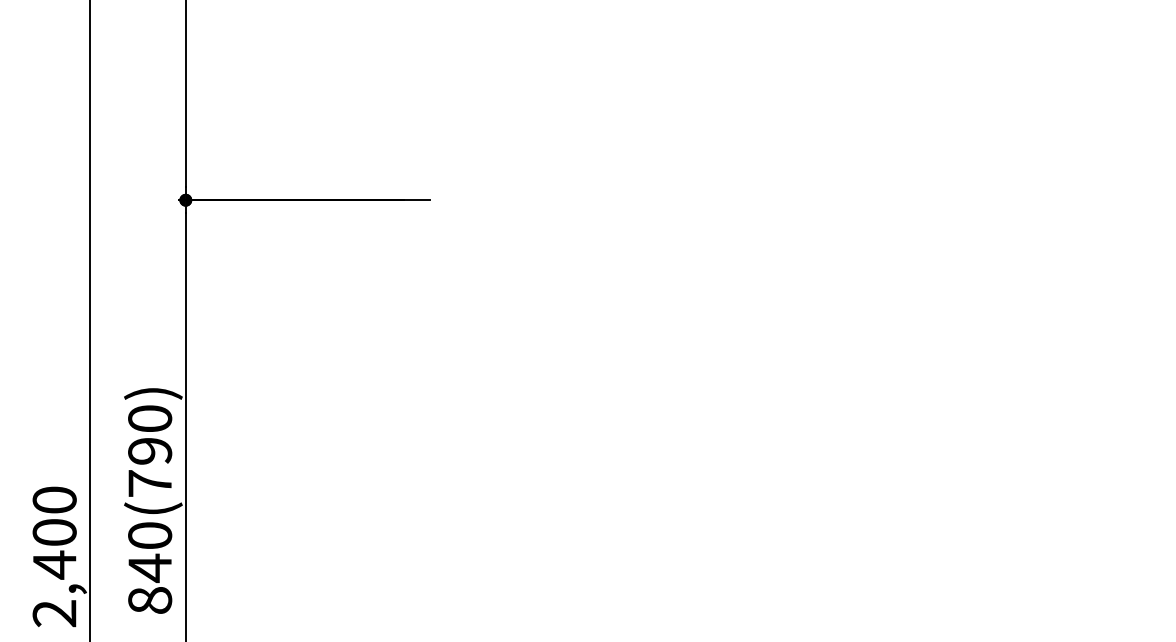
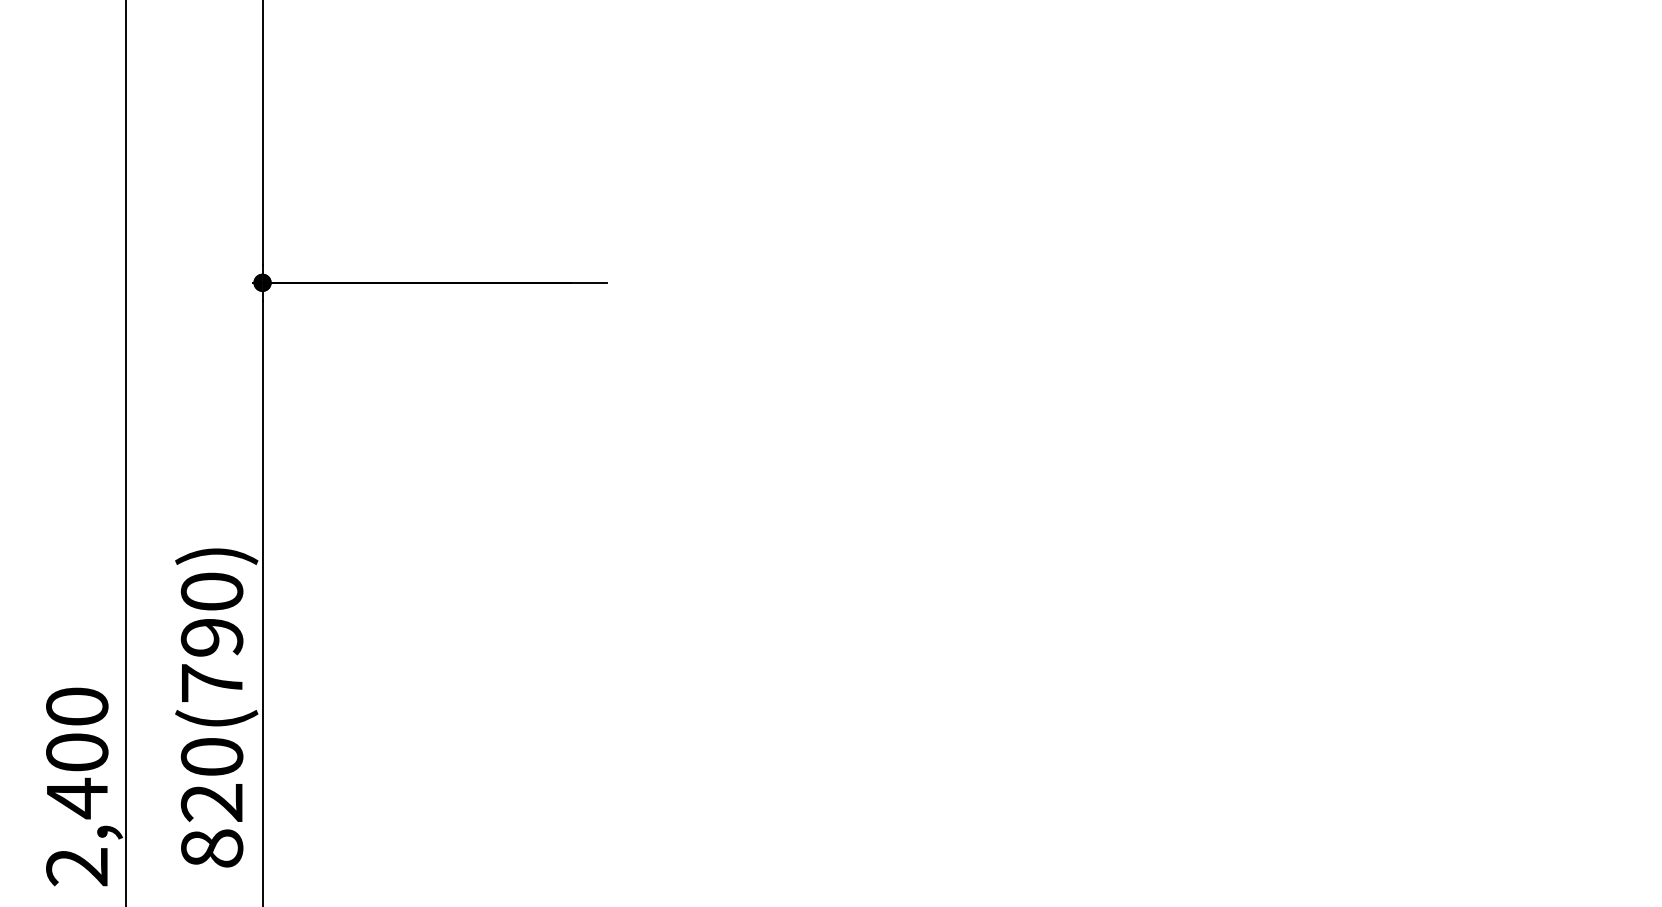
text: (149, 568) -> (211, 803), 840(790) -> 820(790)

